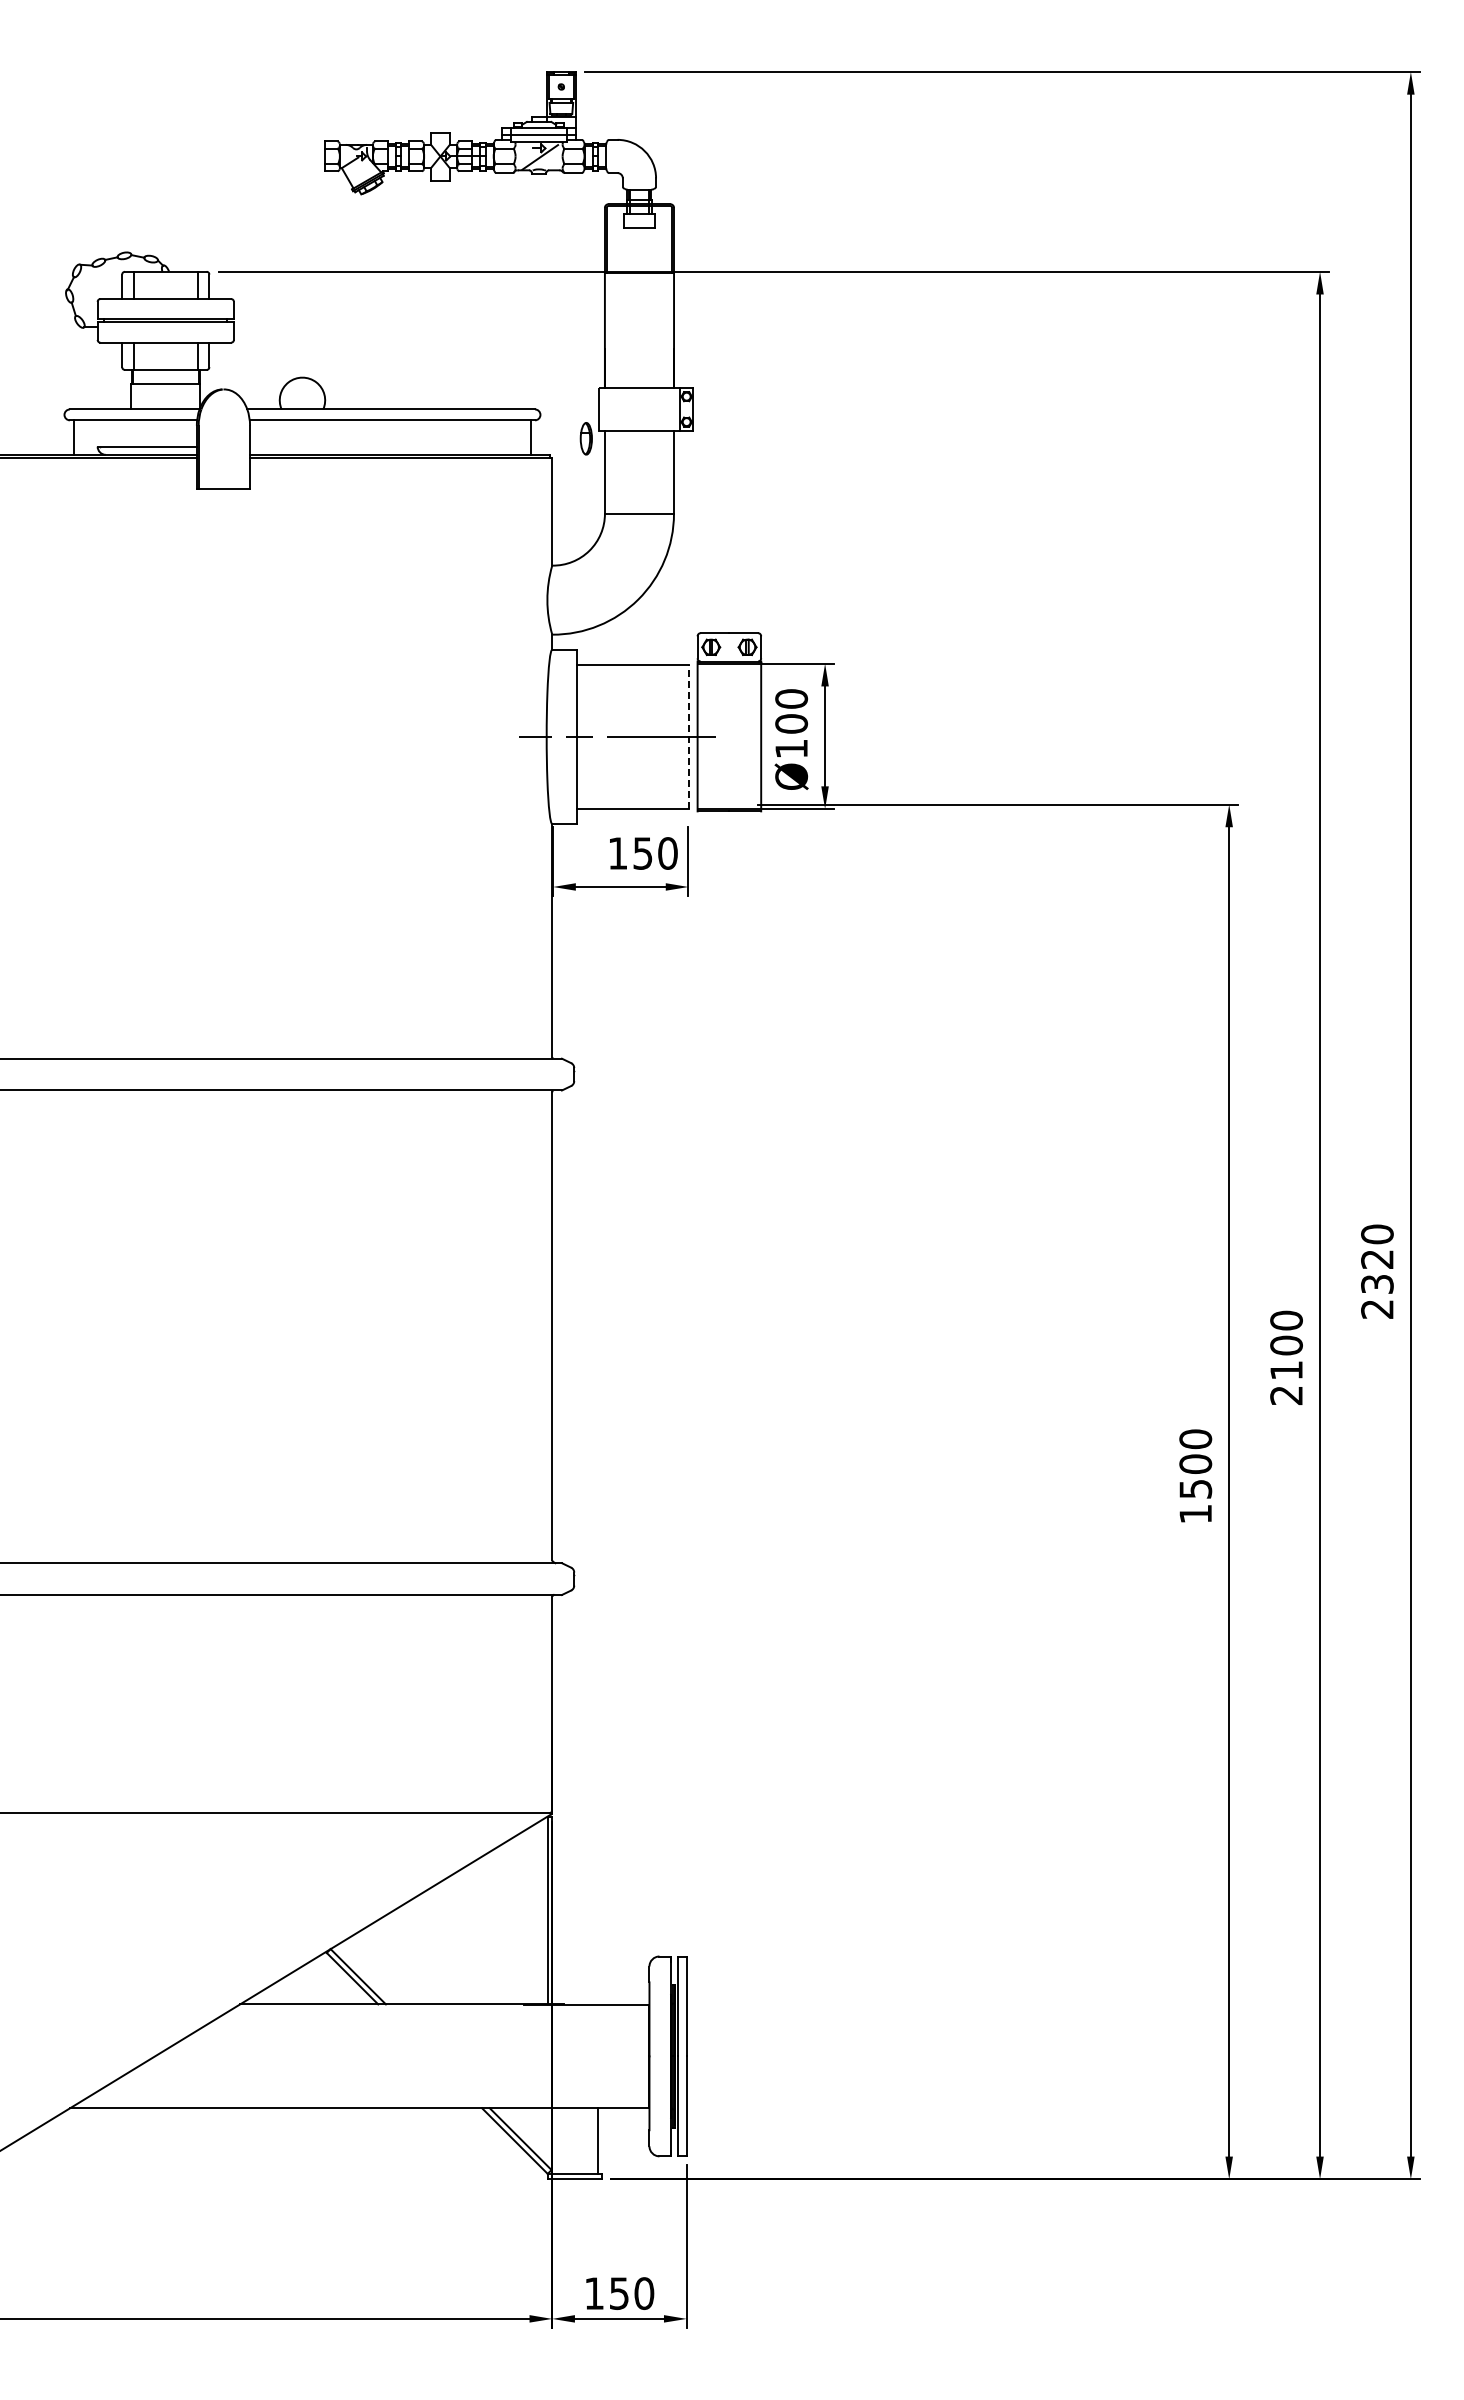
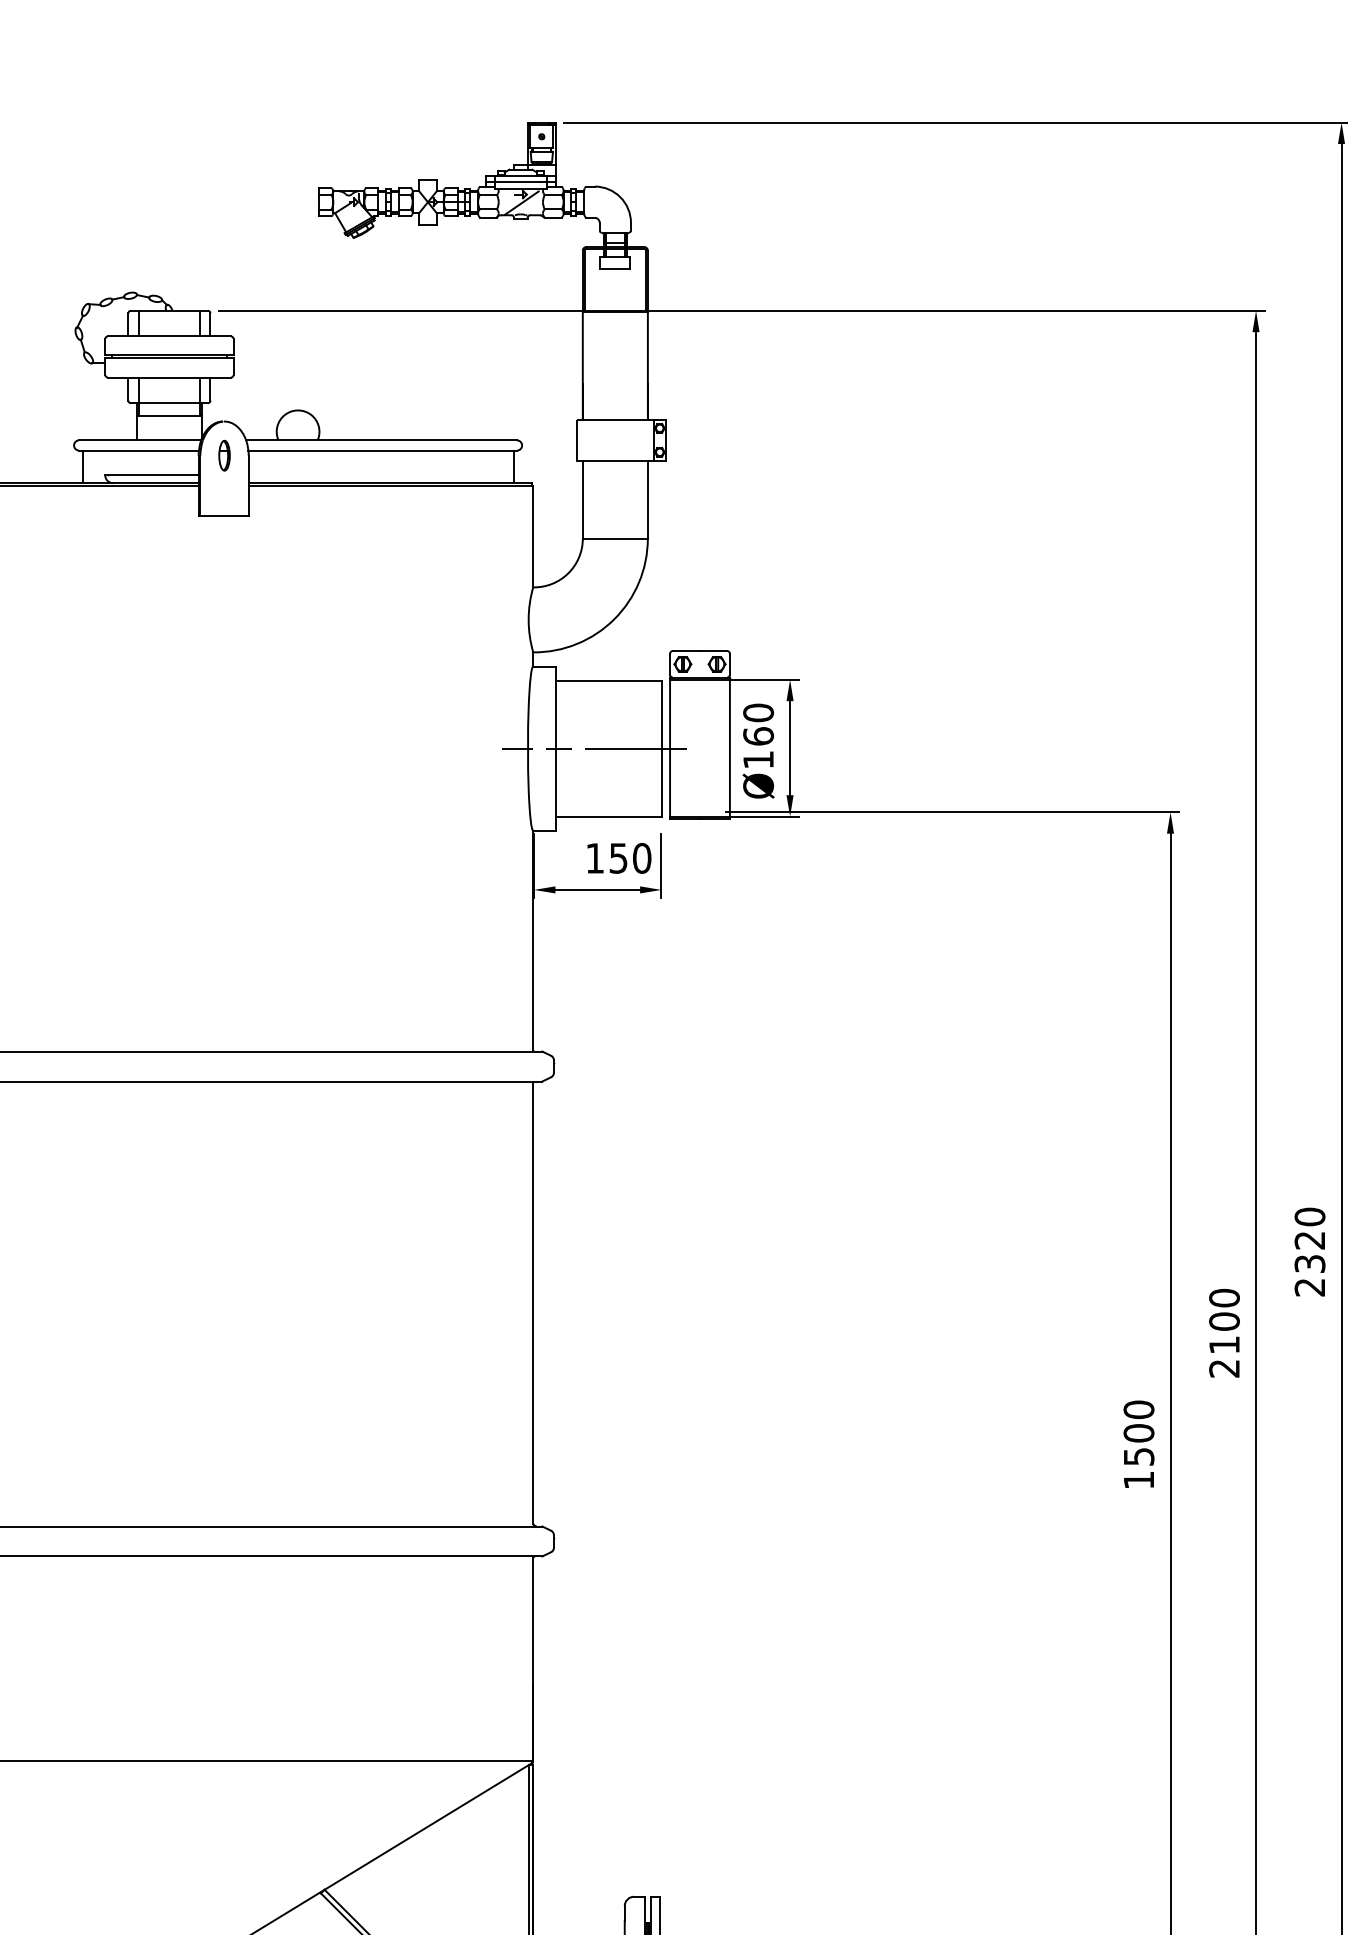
part: (585, 438) -> (223, 455), moved
text: (791, 723) -> (758, 736), Ø100 -> Ø160
line: (688, 736) -> (661, 748), dashed -> solid

